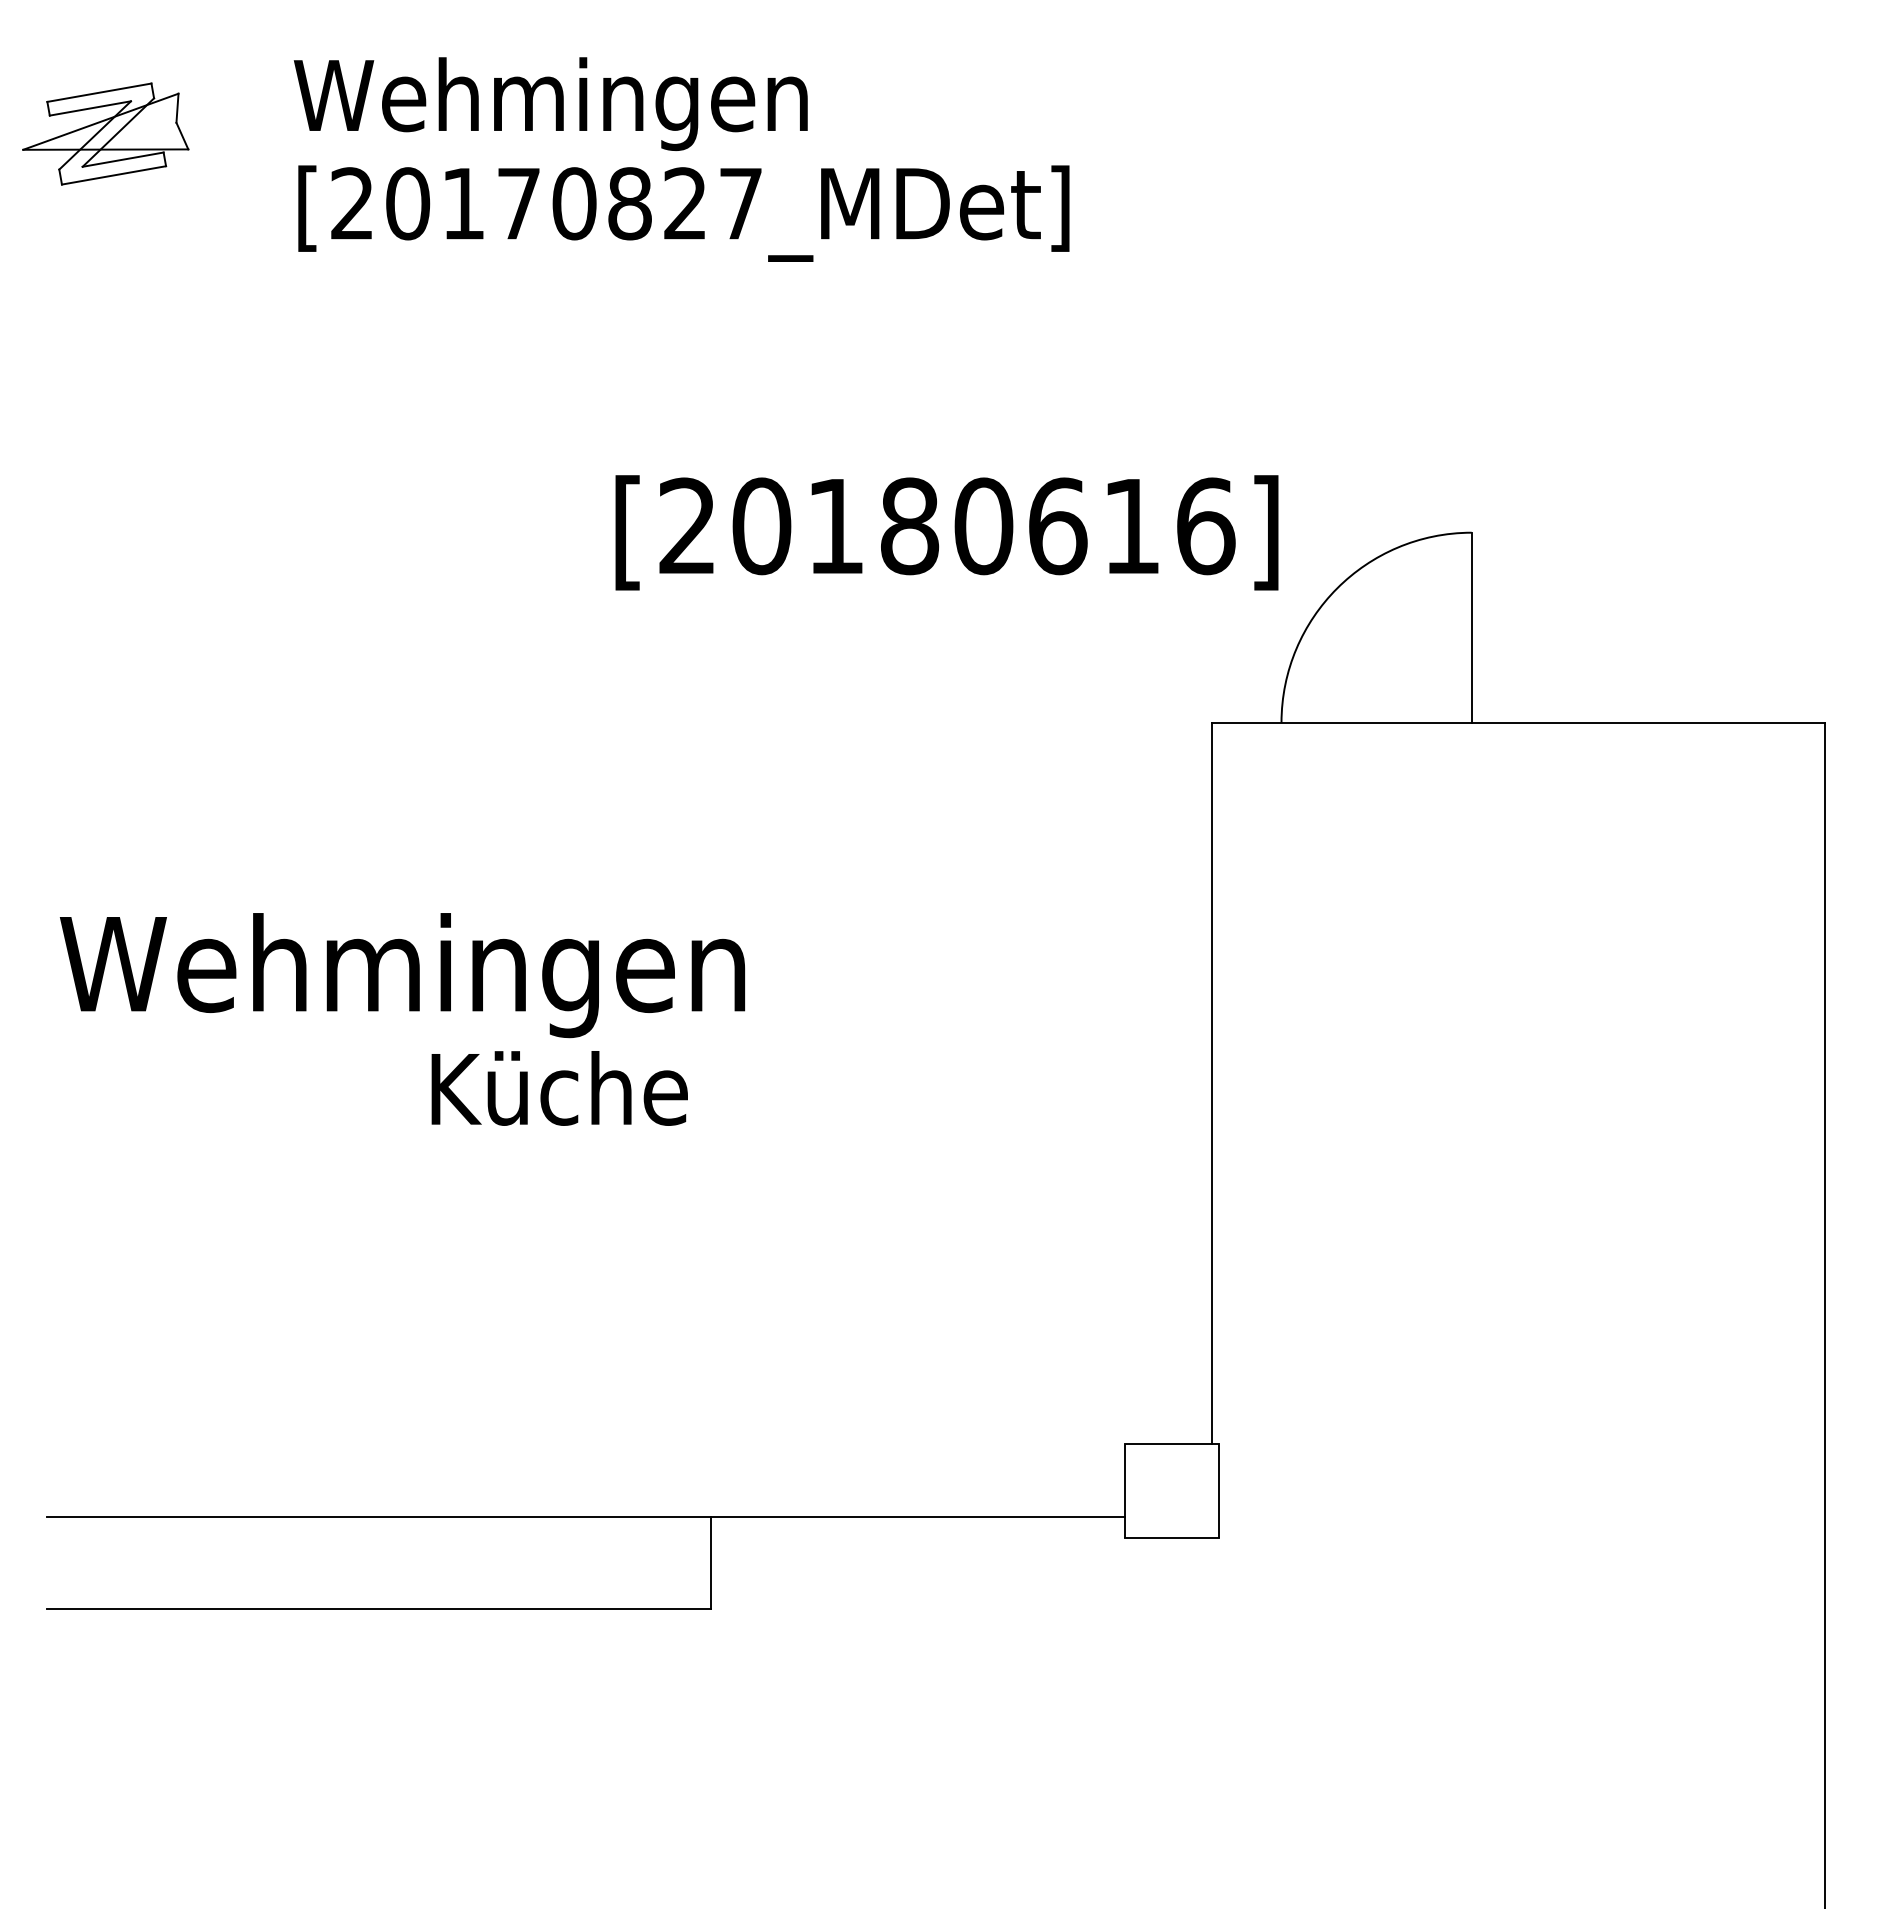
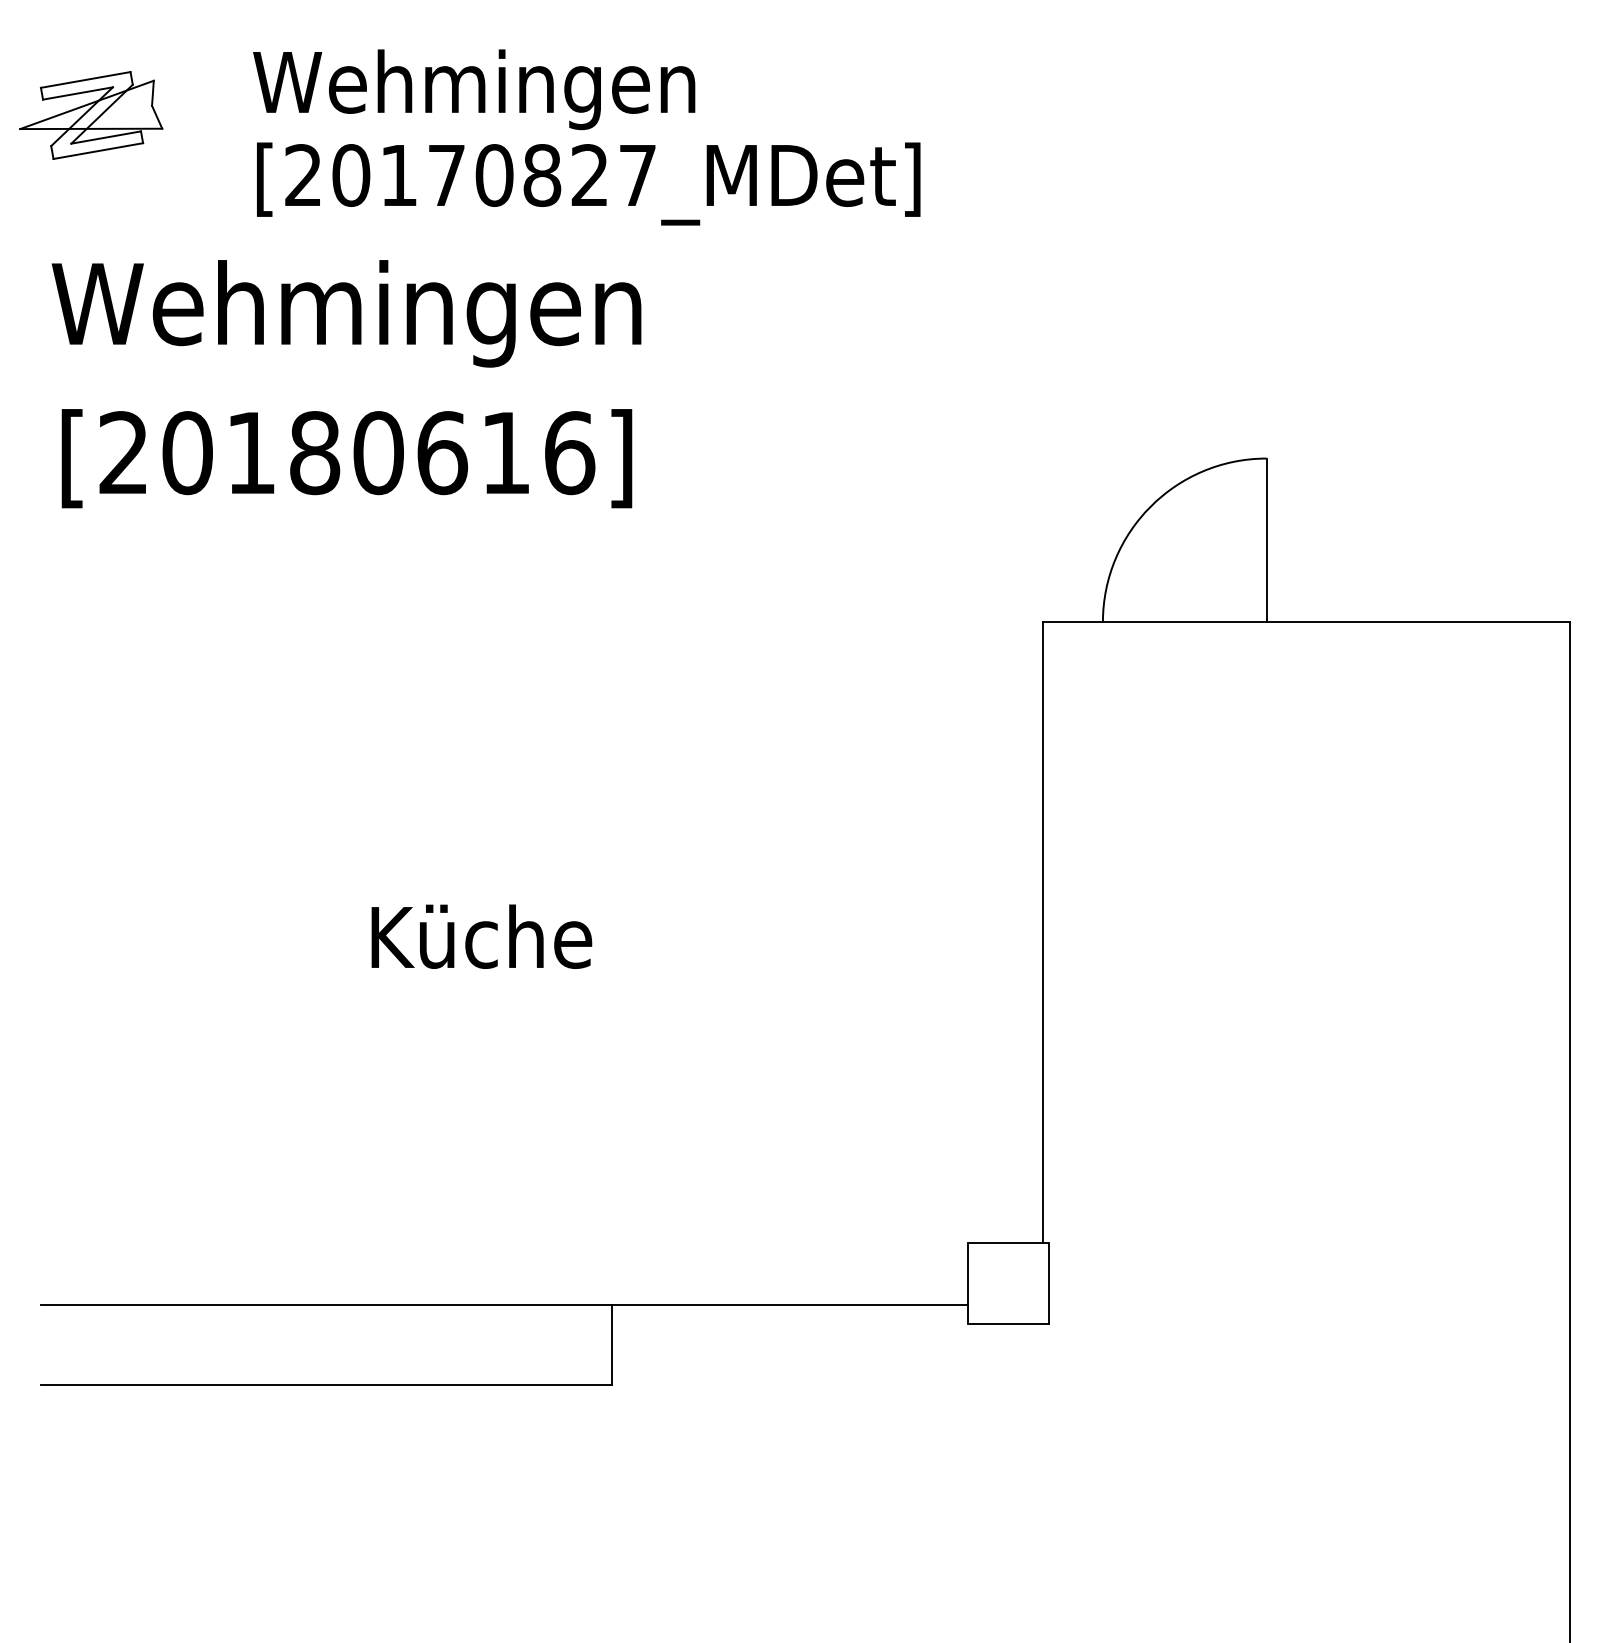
text: (946, 532) -> (346, 458), moved
text: (402, 975) -> (346, 313), moved

